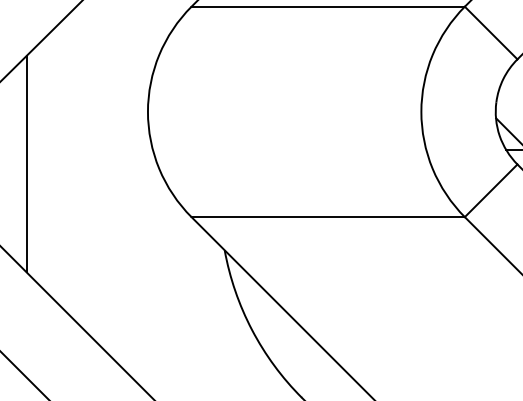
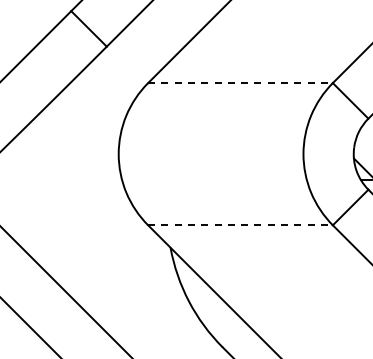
line: (329, 7) -> (241, 83), solid -> dashed
line: (26, 164) -> (36, 189), removed
line: (329, 217) -> (241, 225), solid -> dashed

